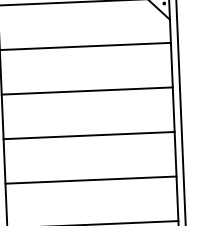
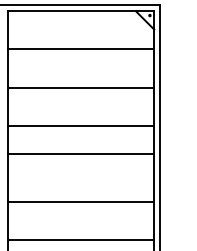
line: (90, 179) -> (80, 153), moved

